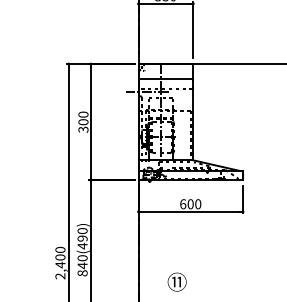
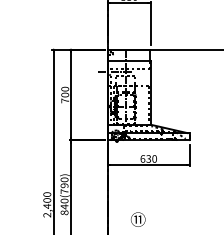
text: (83, 129) -> (65, 100), 300 -> 700
text: (190, 204) -> (148, 159), 600 -> 630
text: (82, 245) -> (64, 191), 840(490) -> 840(790)

